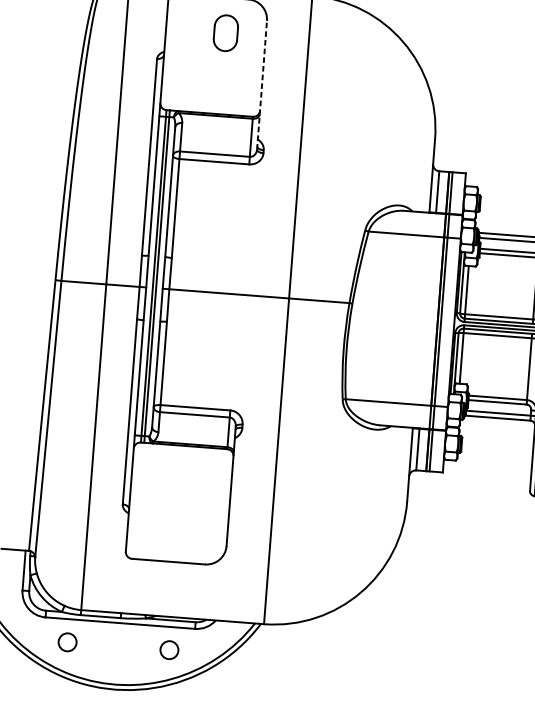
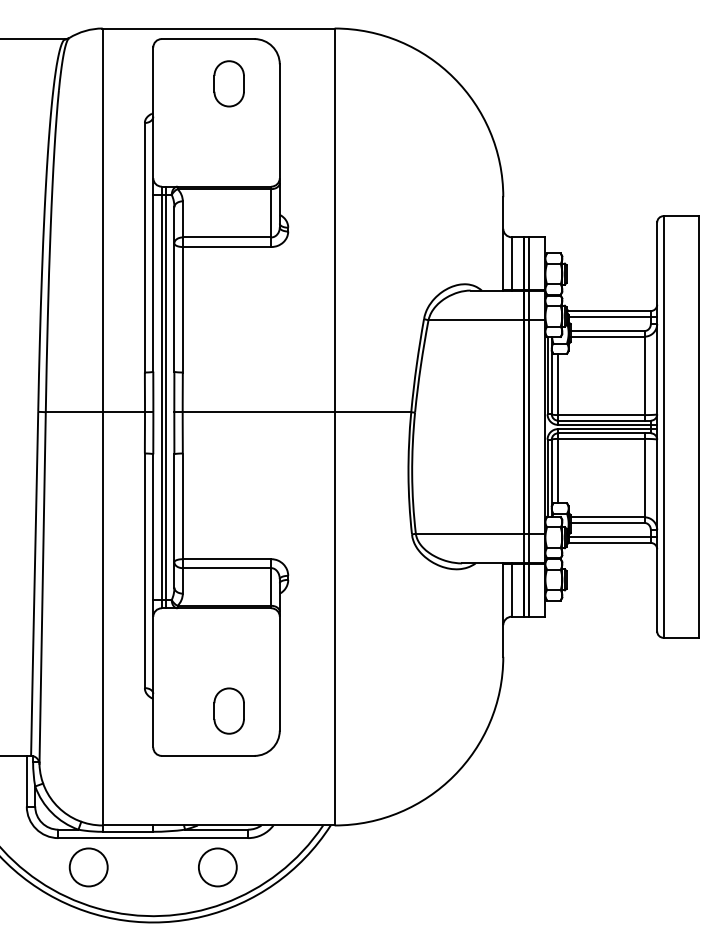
line: (261, 84) -> (279, 145), dashed -> solid
part: (187, 527) -> (228, 710), added
circle: (67, 642) -> (88, 867), size x1.67
circle: (169, 650) -> (217, 867), size x1.67

